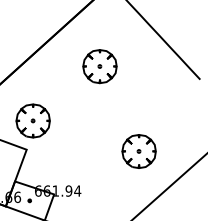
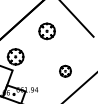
part: (139, 151) -> (65, 71), size x0.7

